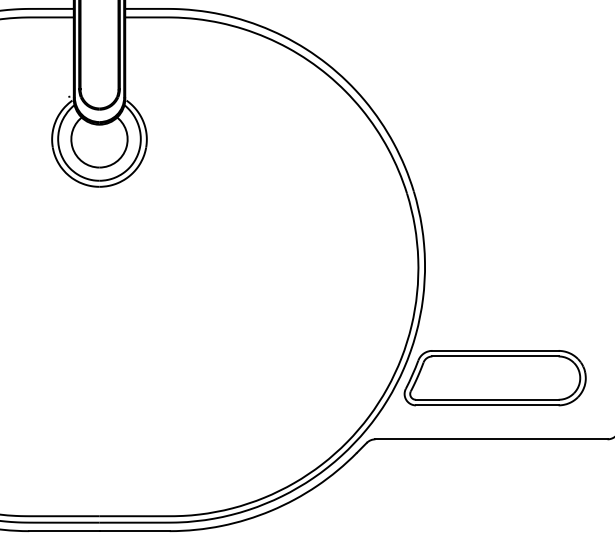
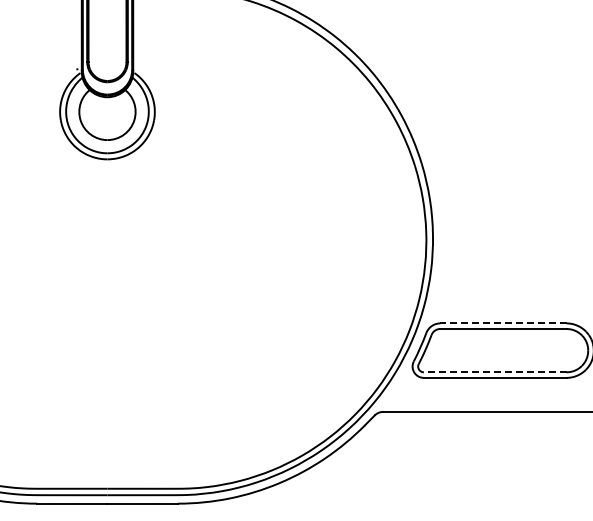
line: (494, 350) -> (502, 323), solid -> dashed
line: (486, 399) -> (494, 372), solid -> dashed

